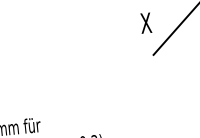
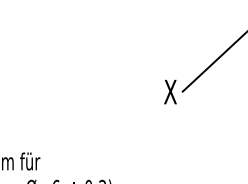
text: (146, 22) -> (170, 91), moved

